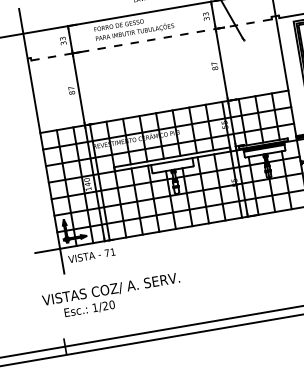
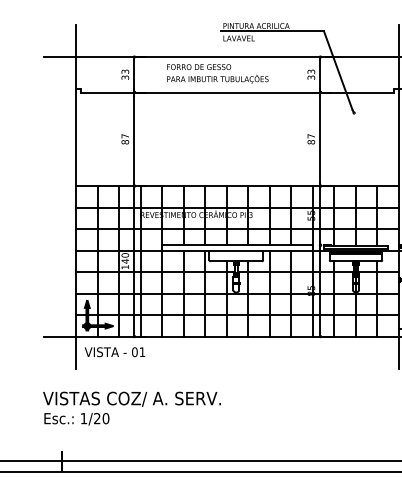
line: (151, 39) -> (237, 92), dashed -> solid
text: (106, 253) -> (134, 352), 71 -> 01
text: (89, 309) -> (76, 419), moved

